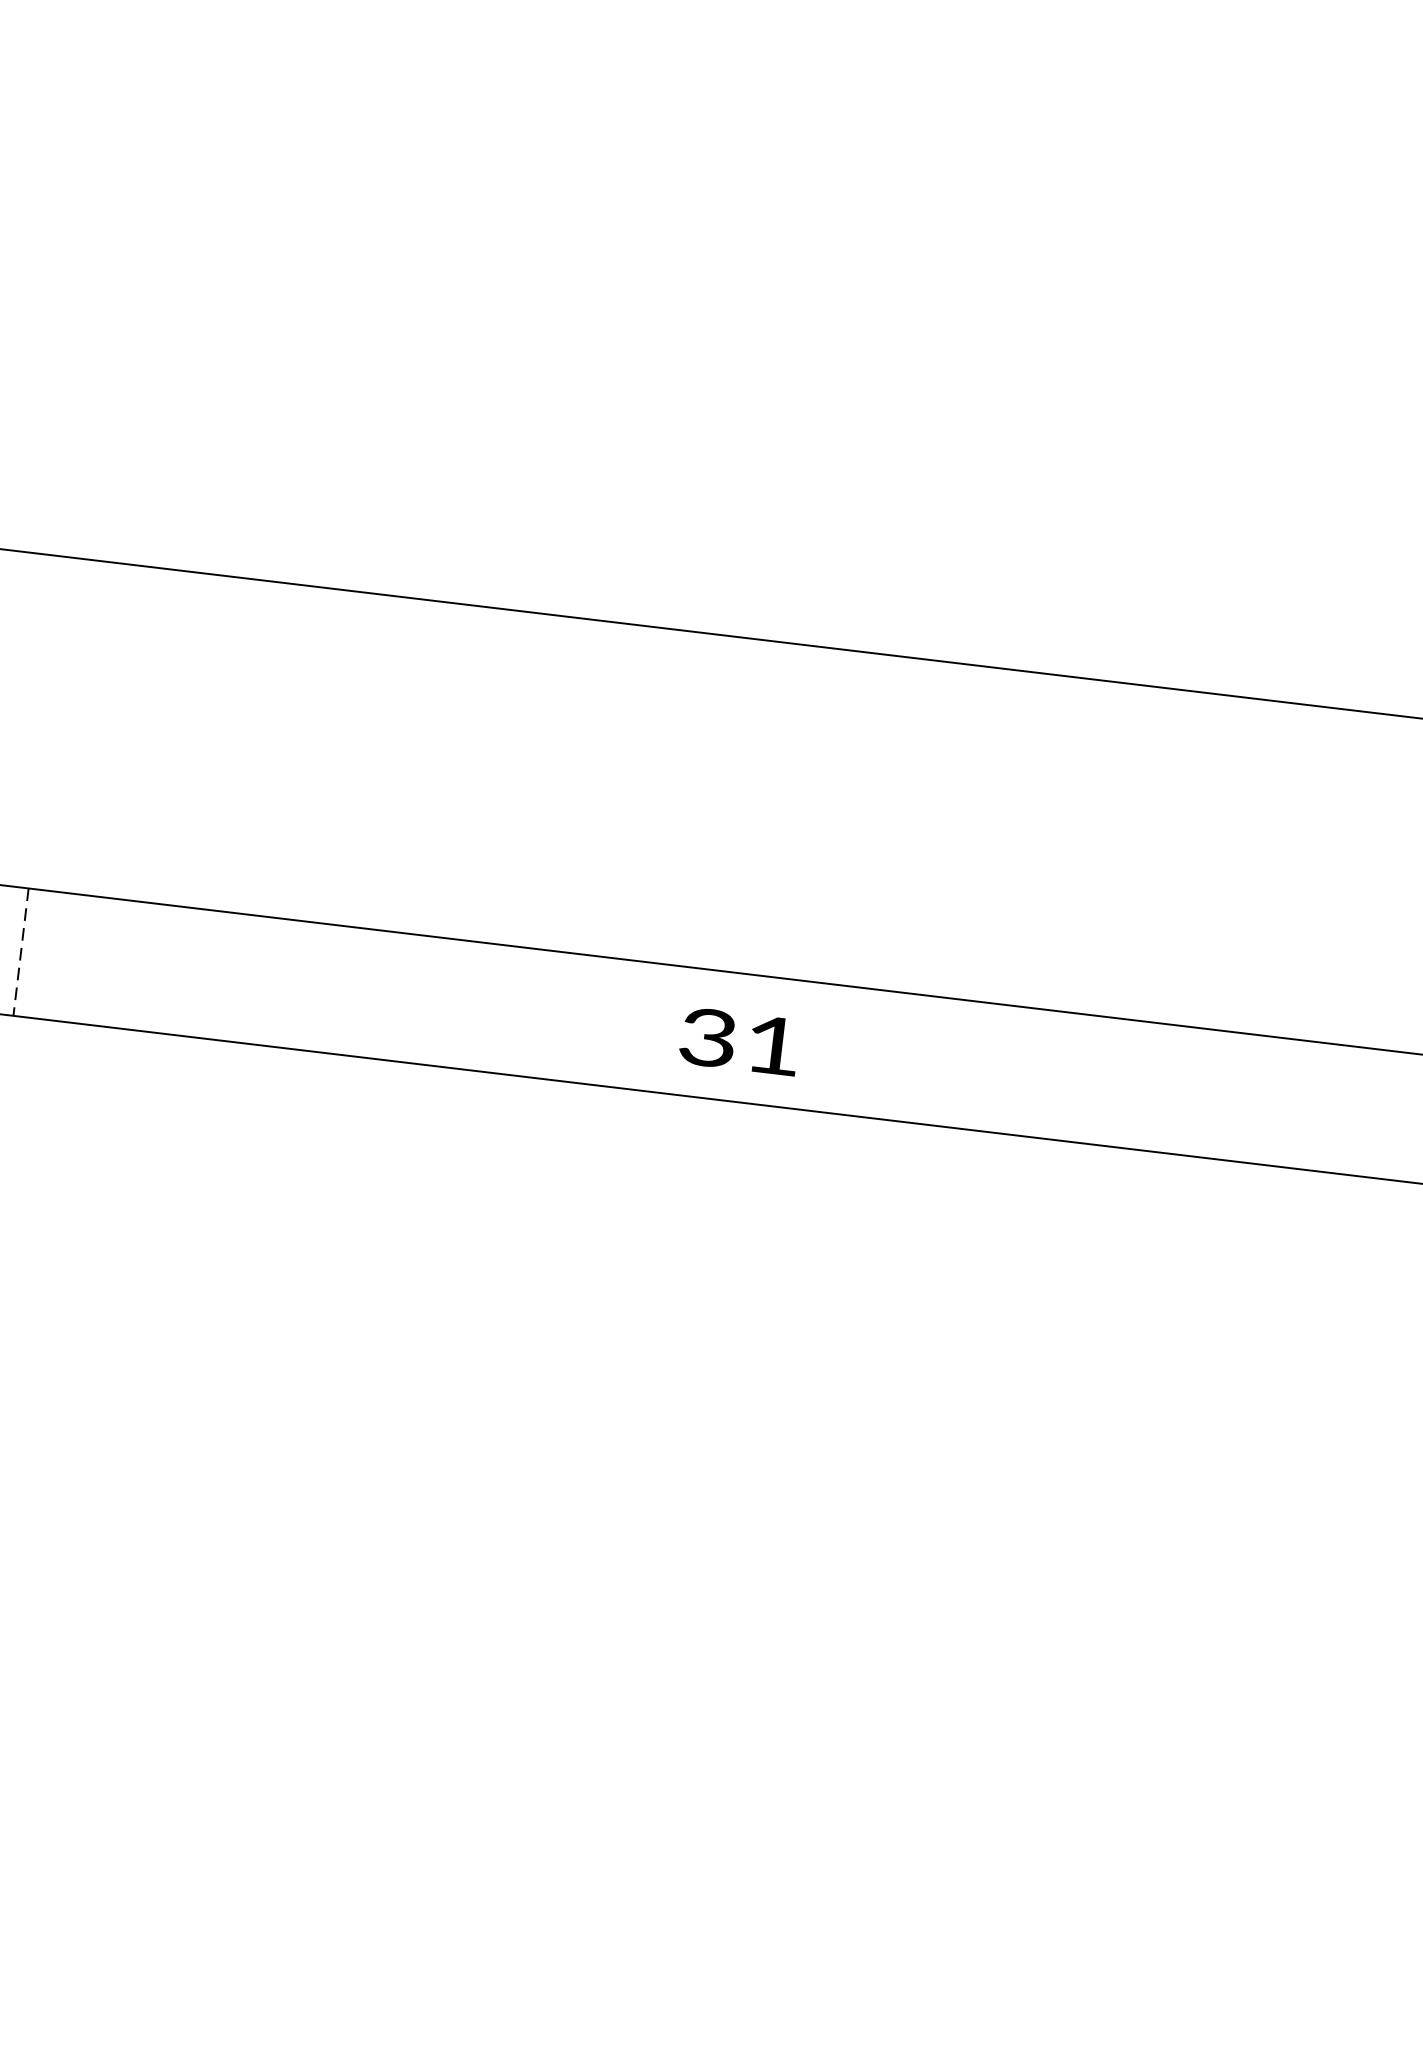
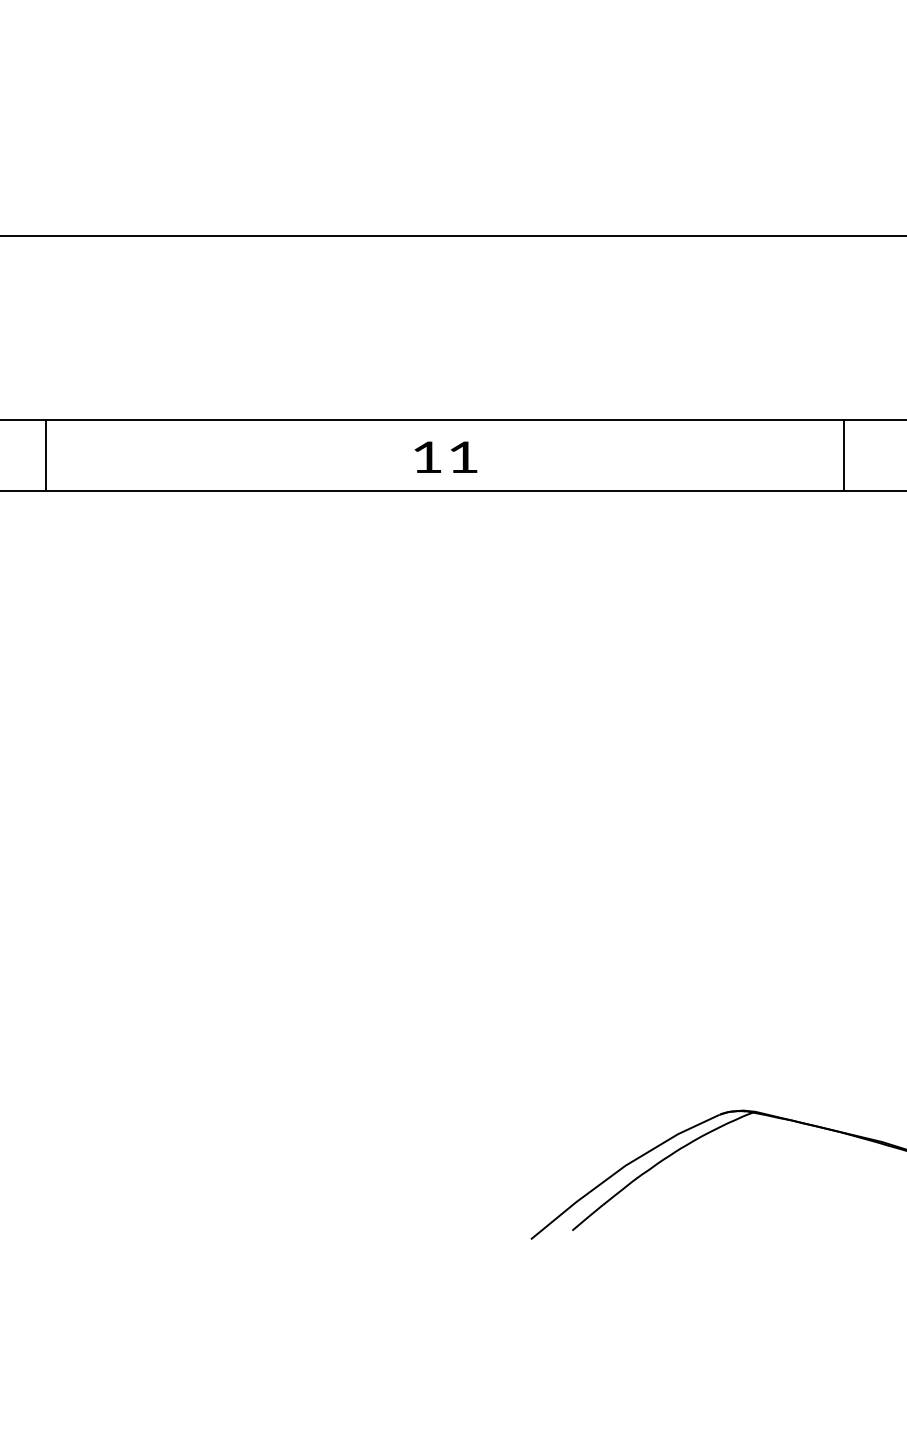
line: (20, 952) -> (45, 455), dashed -> solid
text: (706, 1037) -> (426, 457), 31 -> 11

